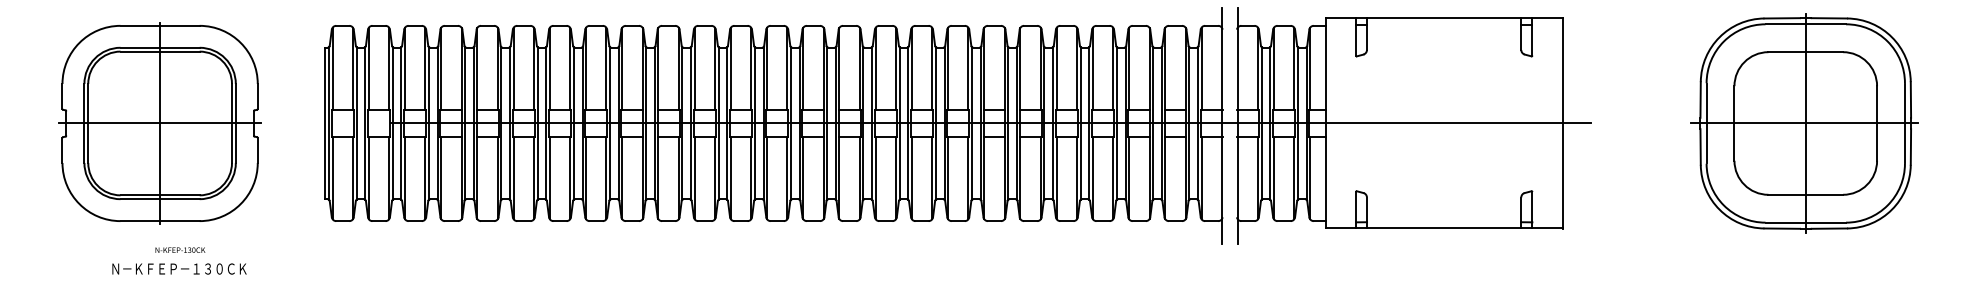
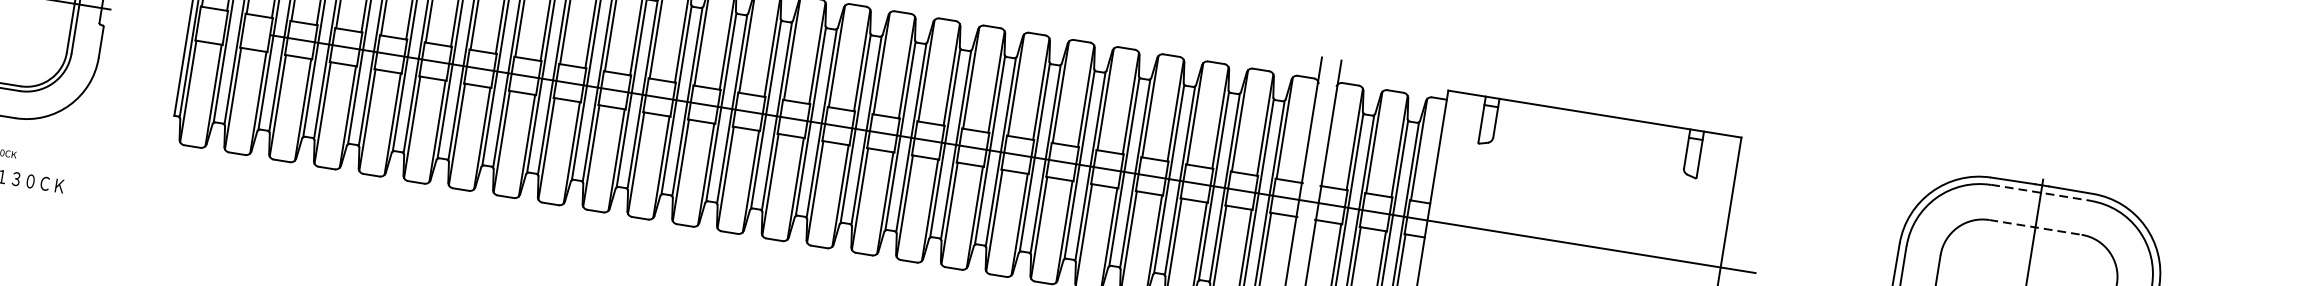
line: (1806, 24) -> (2041, 193), solid -> dashed
line: (1806, 52) -> (2036, 227), solid -> dashed

